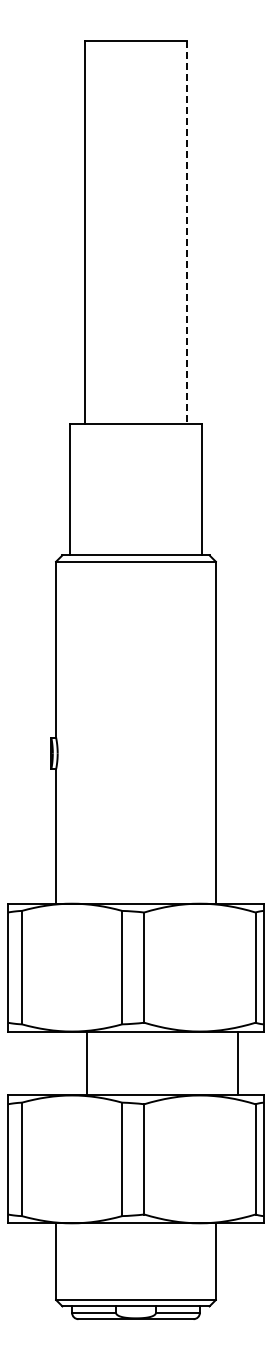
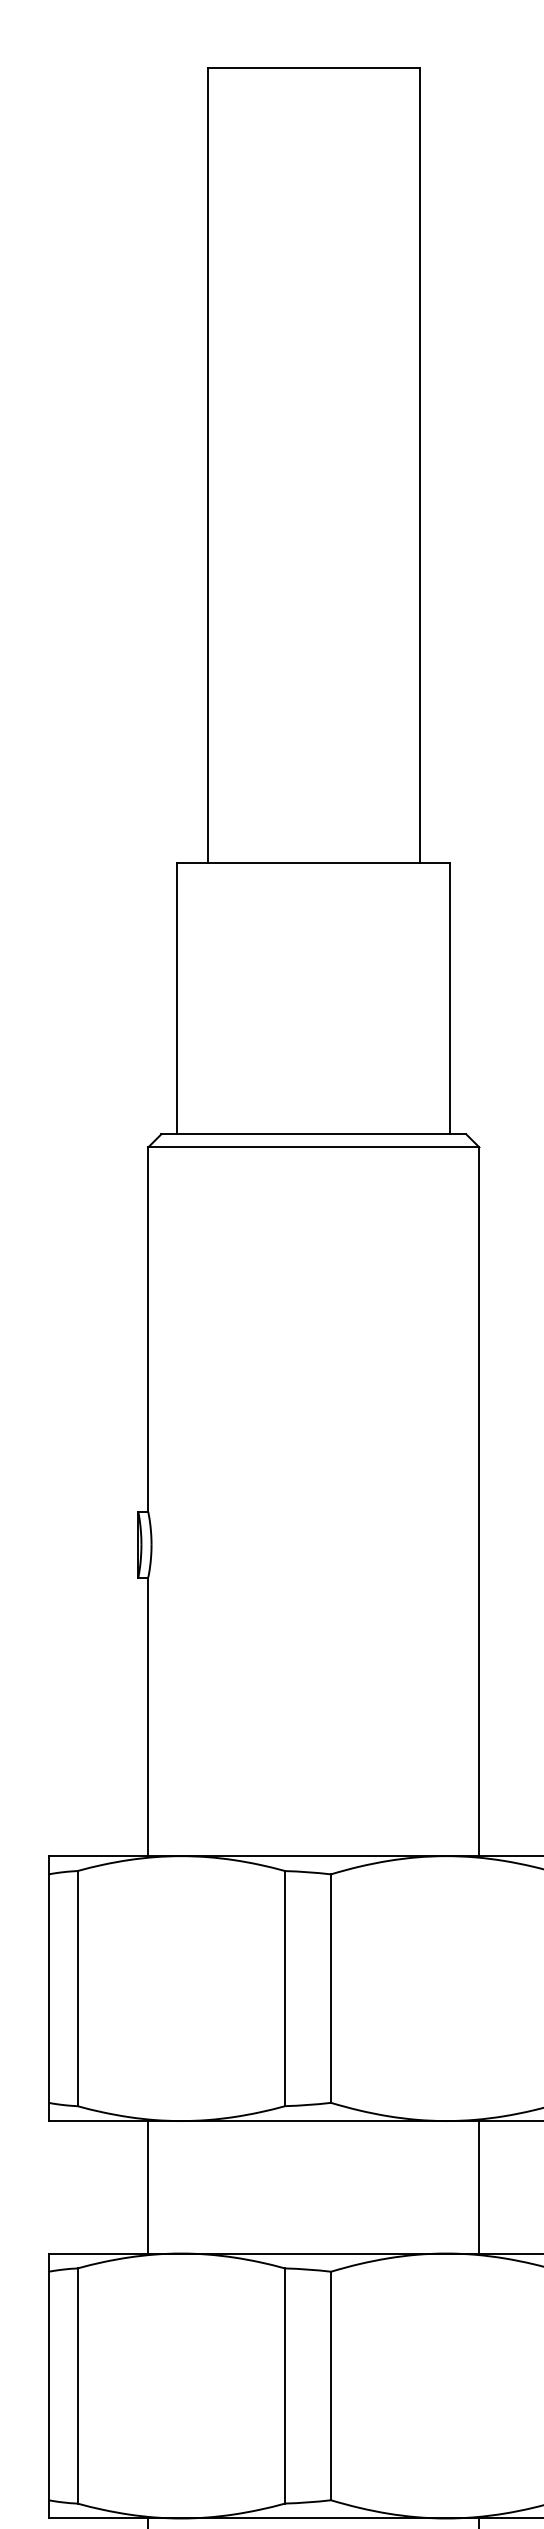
line: (187, 232) -> (420, 465), dashed -> solid
line: (87, 1063) -> (149, 2187), moved
line: (237, 1063) -> (478, 2187), moved

